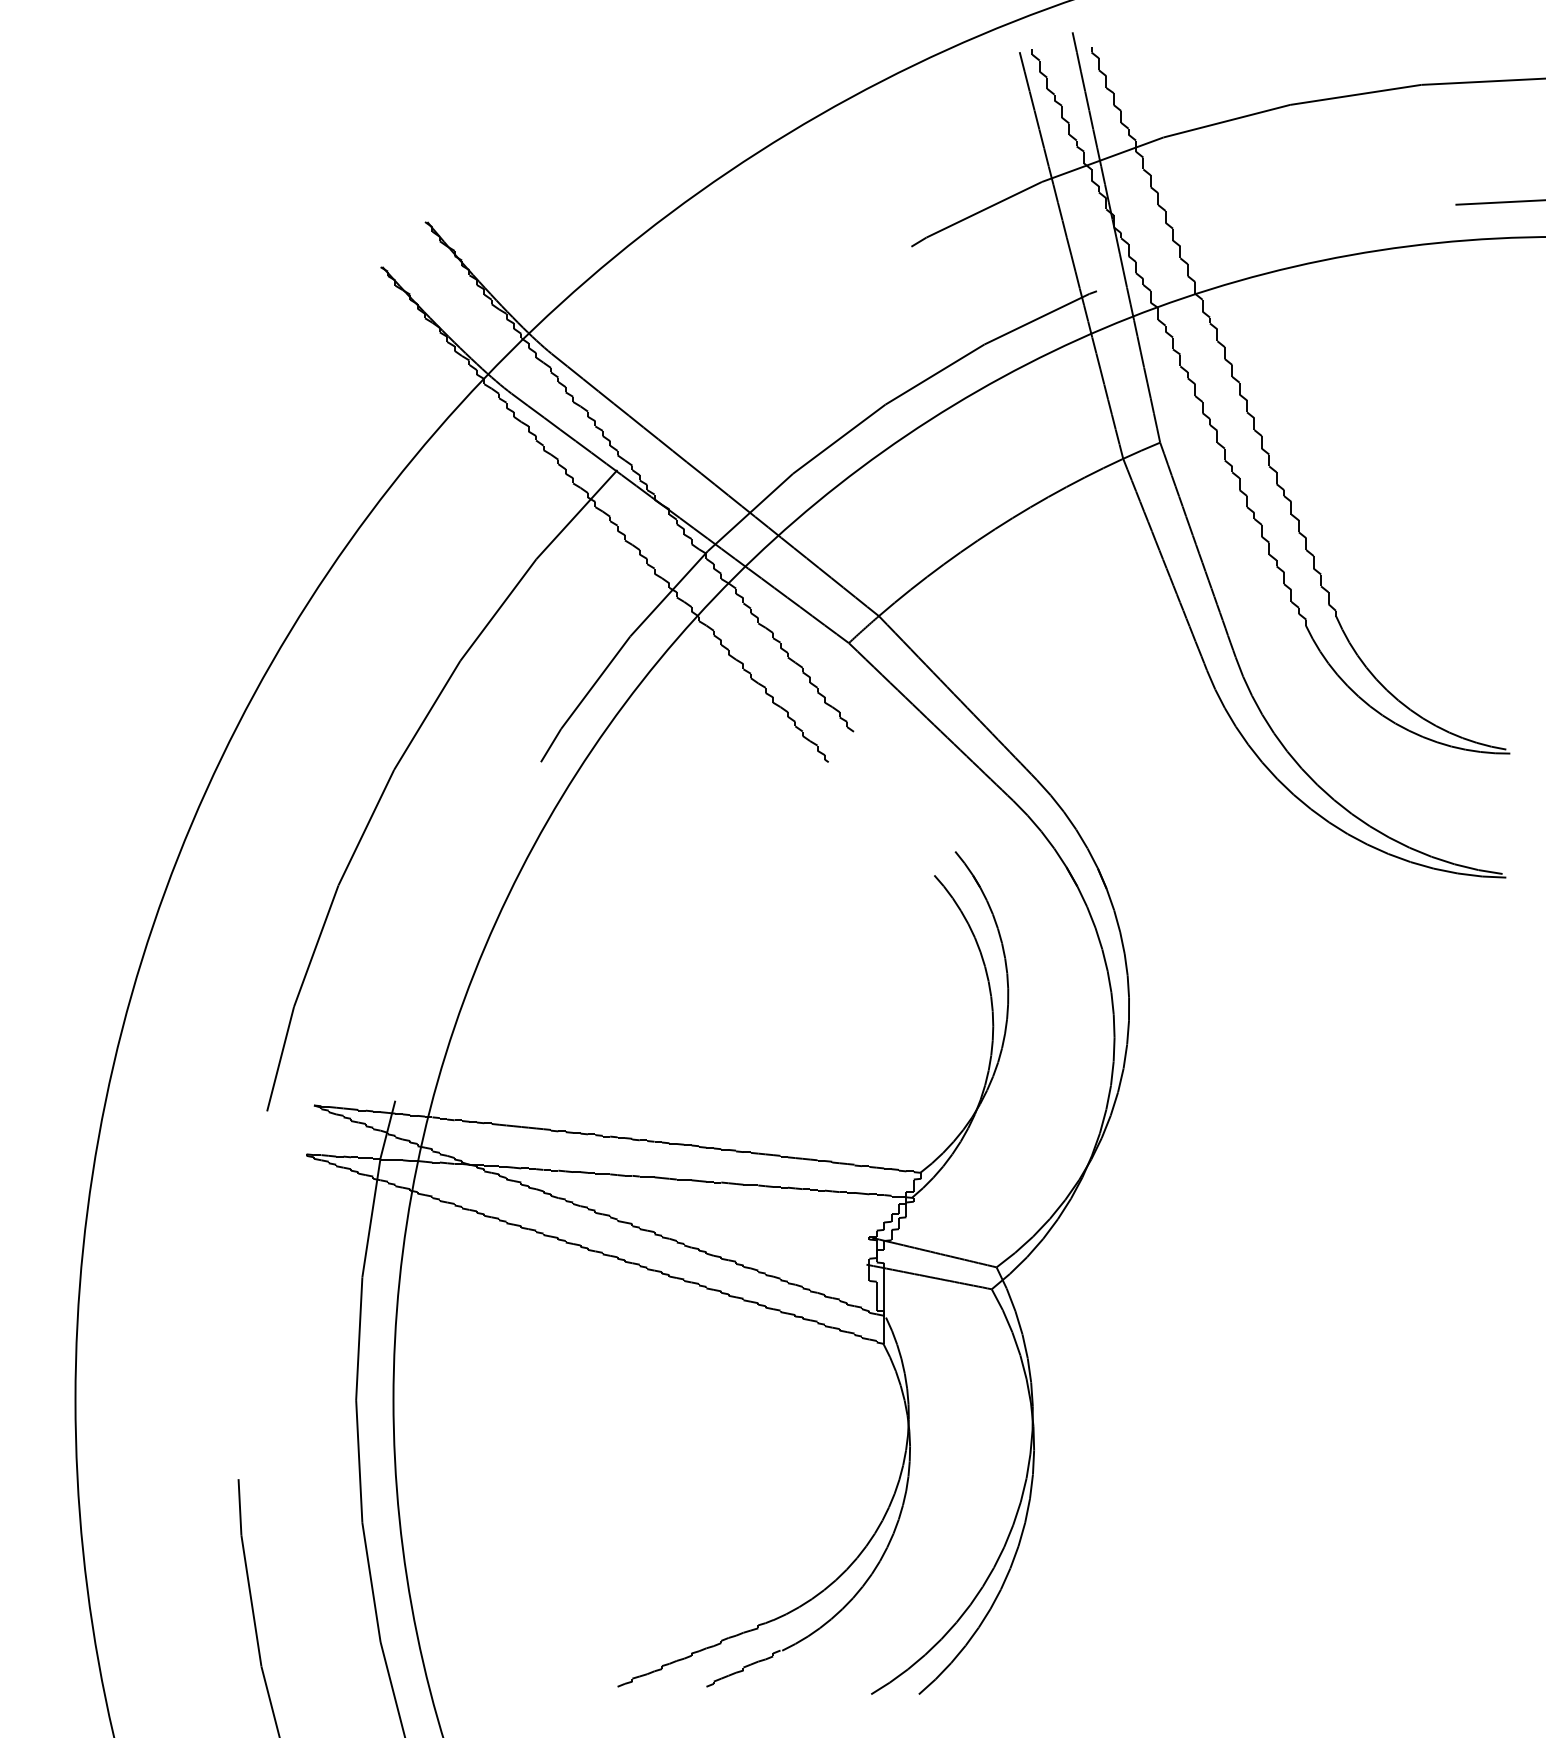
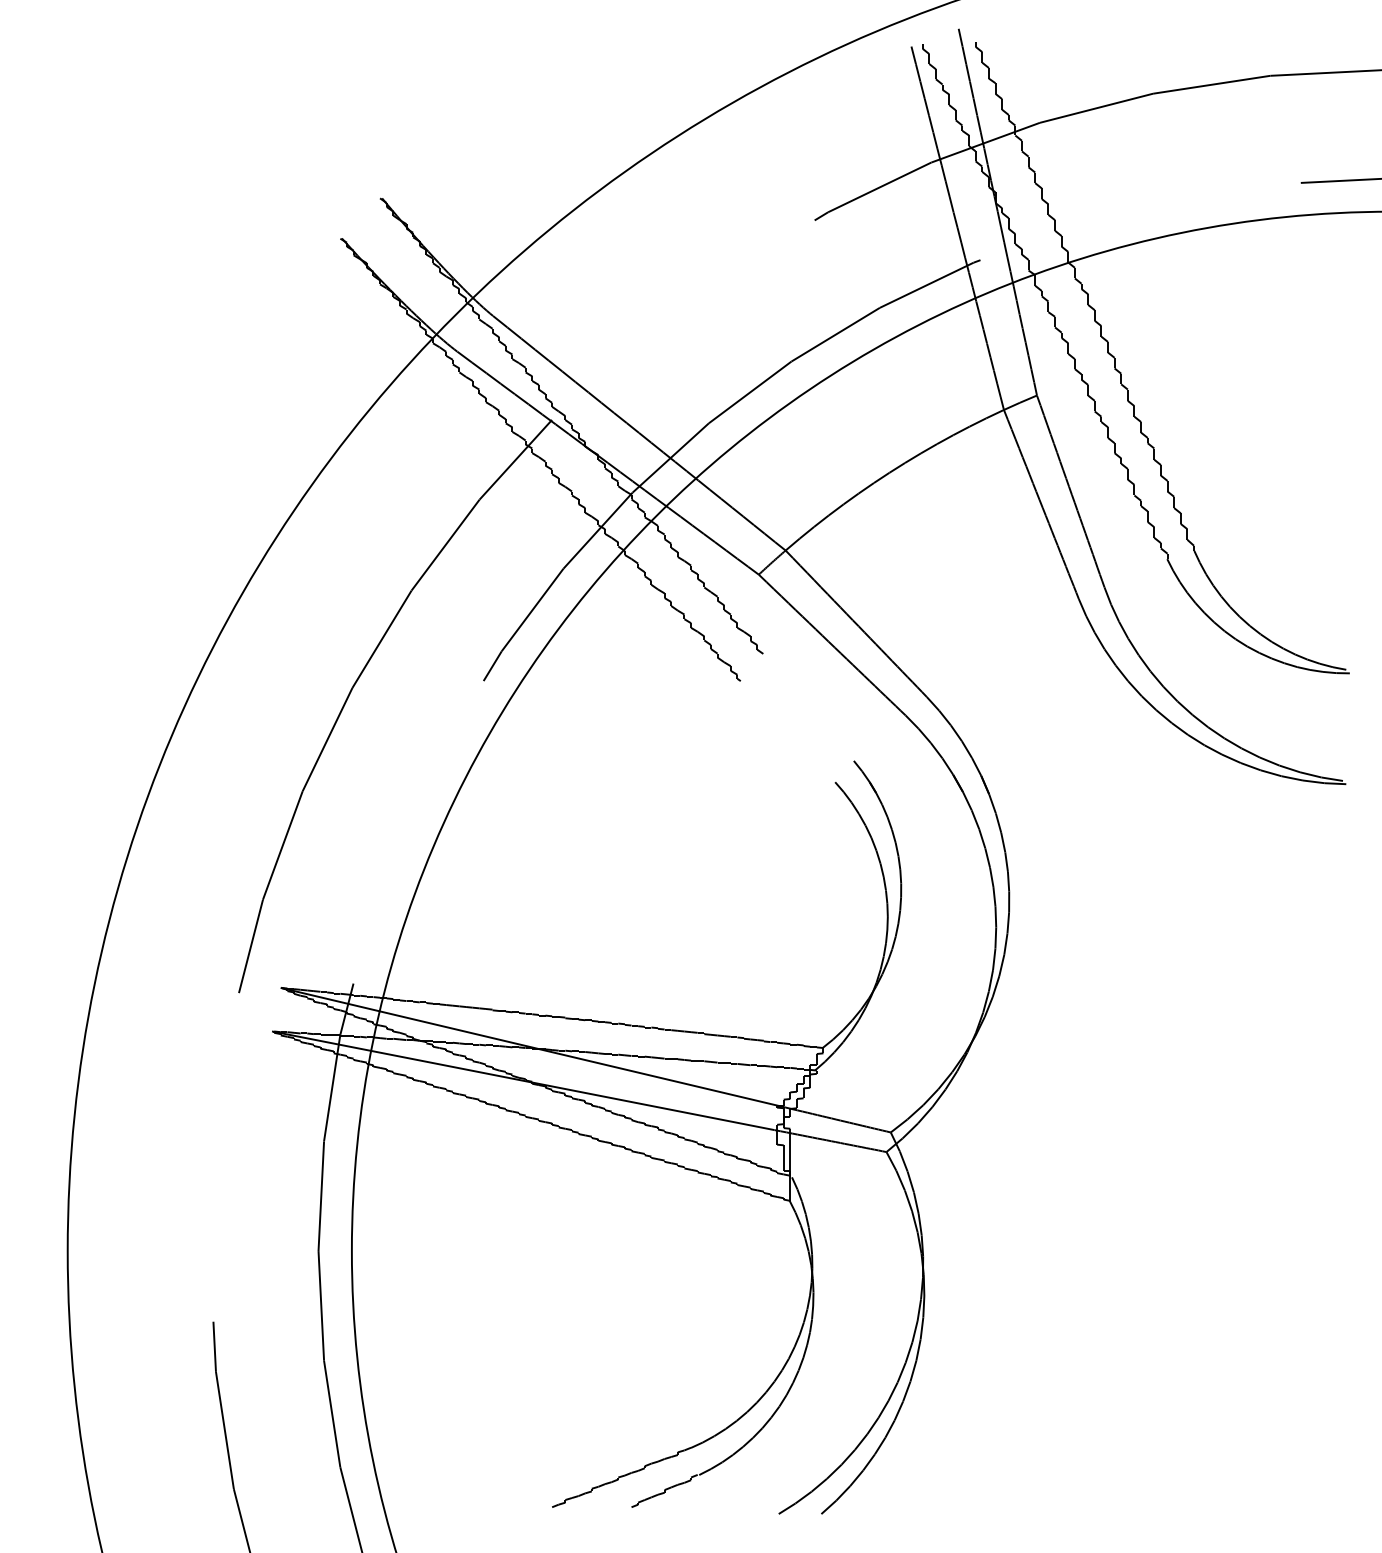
line: (593, 1171) -> (530, 1046), added
line: (585, 1209) -> (523, 1080), added

